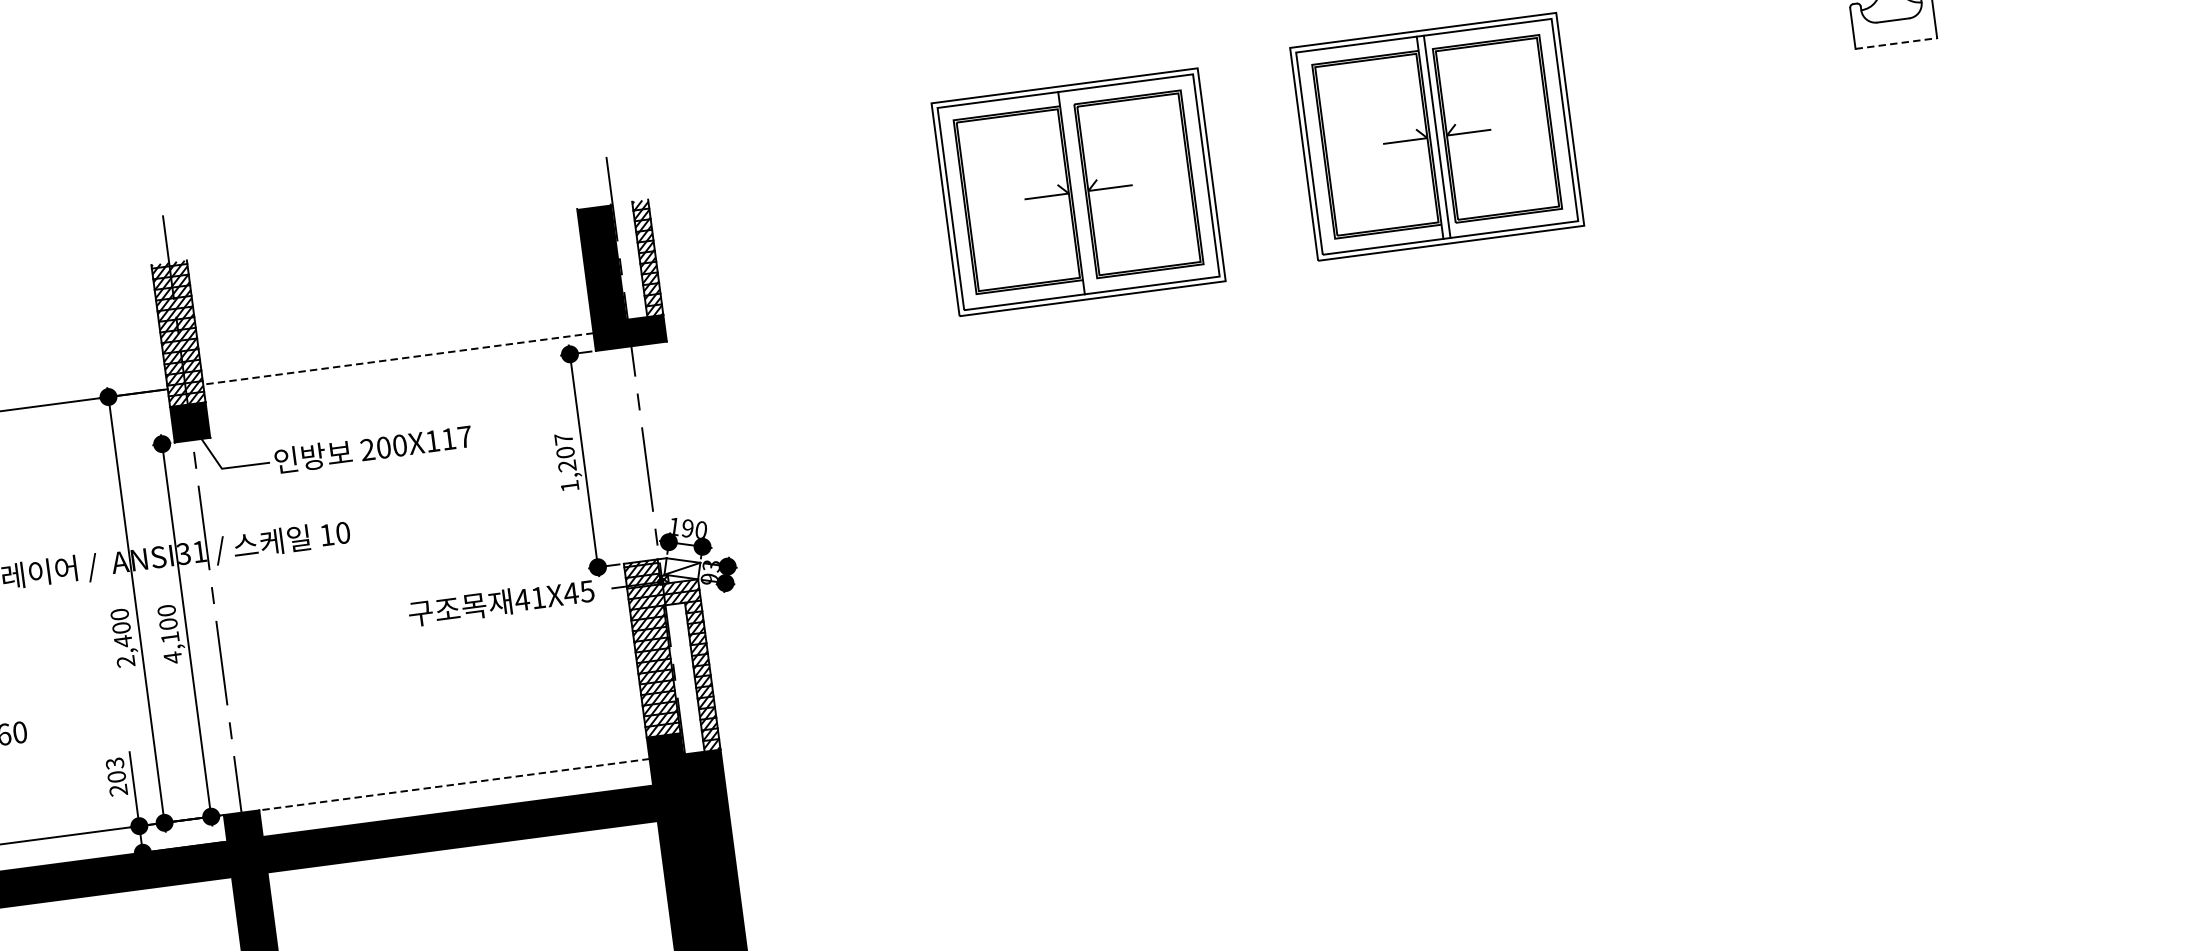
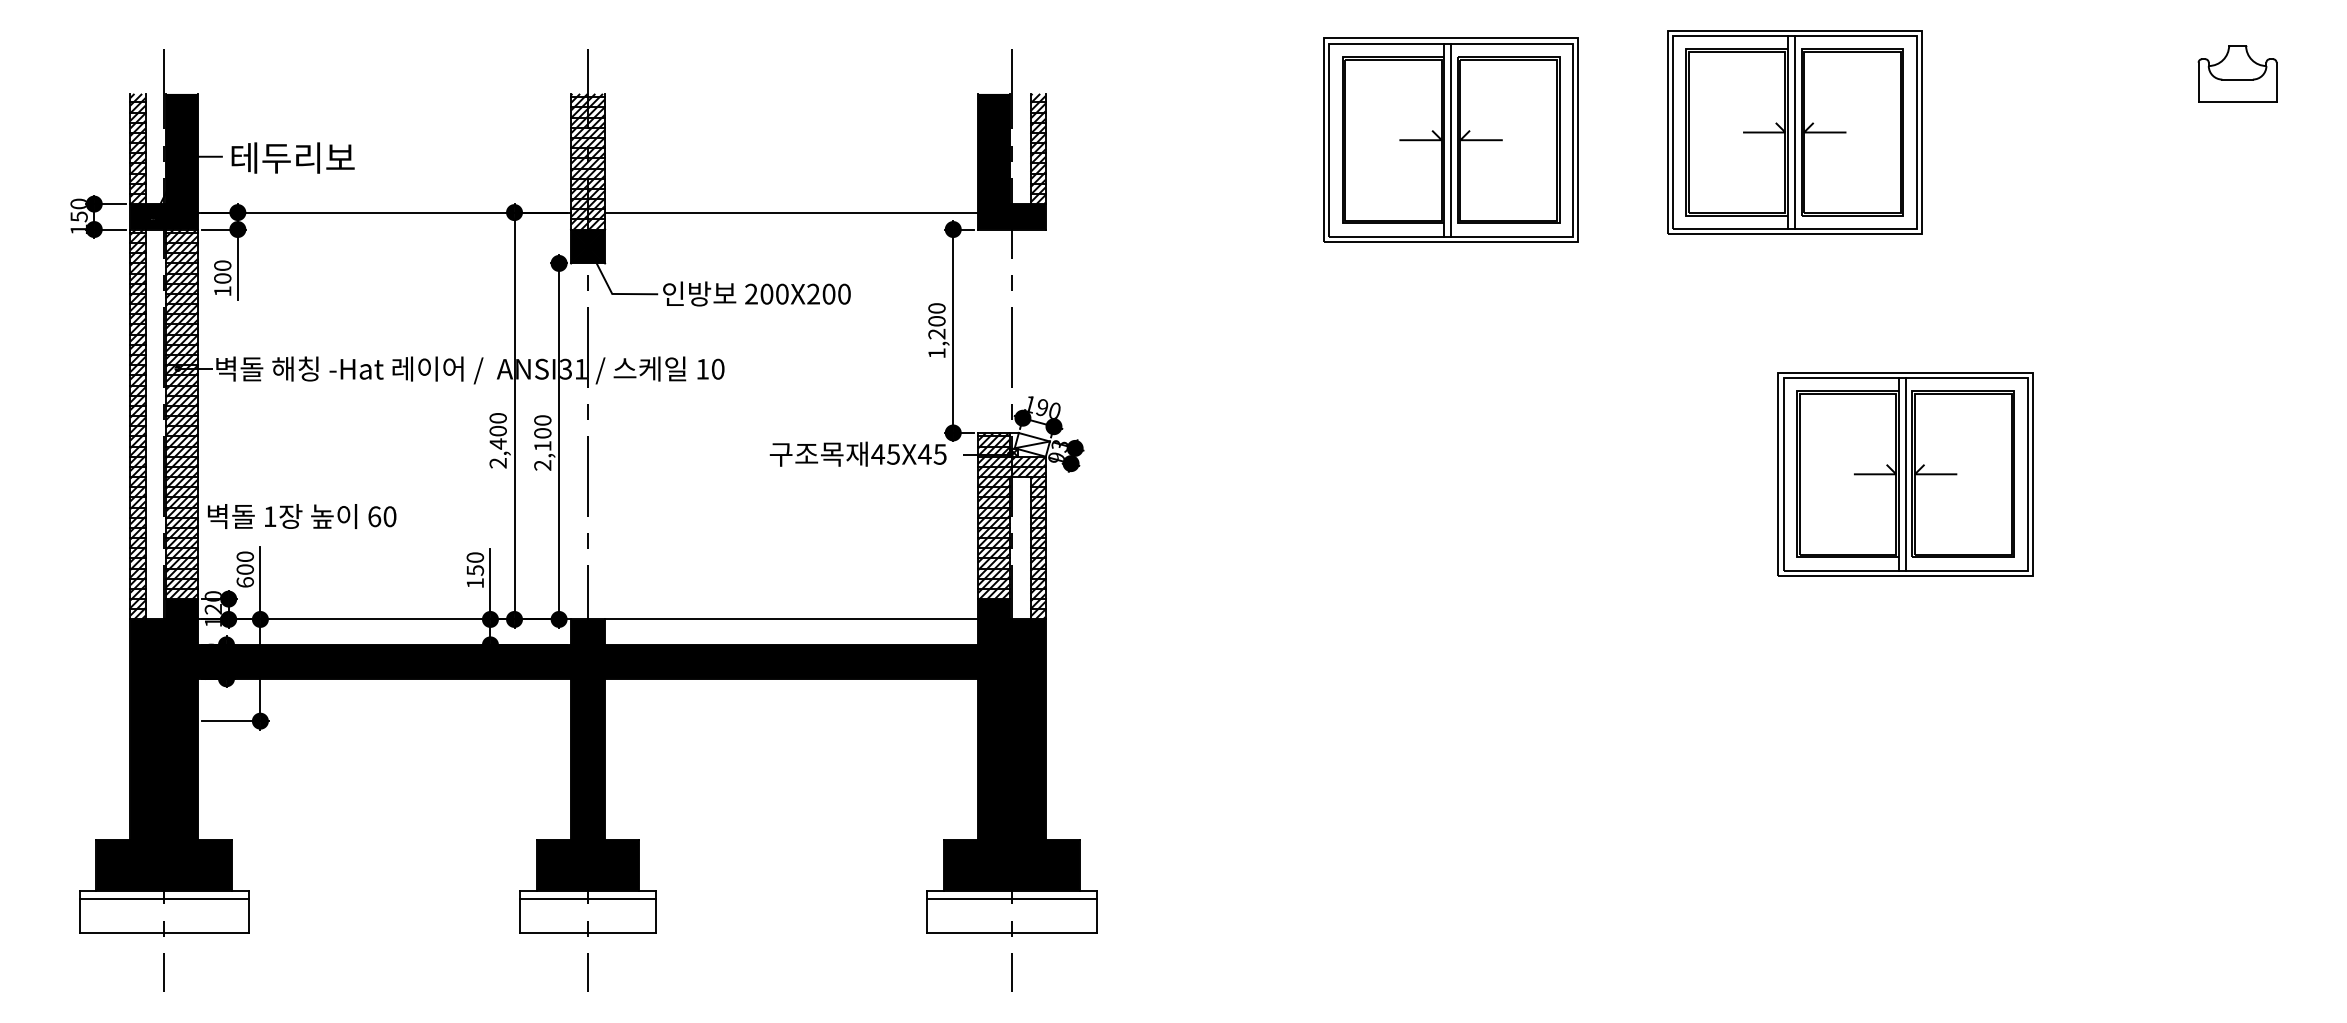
line: (1896, 43) -> (2237, 101), dashed -> solid
line: (1078, 191) -> (1451, 139), added
line: (398, 358) -> (791, 212), dashed -> solid
text: (448, 438) -> (828, 293), 200X117 -> 200X200
text: (563, 439) -> (936, 308), 1,207 -> 1,200
part: (1600, 479) -> (1905, 474), added
text: (538, 597) -> (893, 454), 41X45 -> 45X45
text: (172, 657) -> (542, 465), 4,100 -> 2,100
text: (115, 777) -> (474, 570), 203 -> 150
line: (454, 784) -> (791, 619), dashed -> solid

